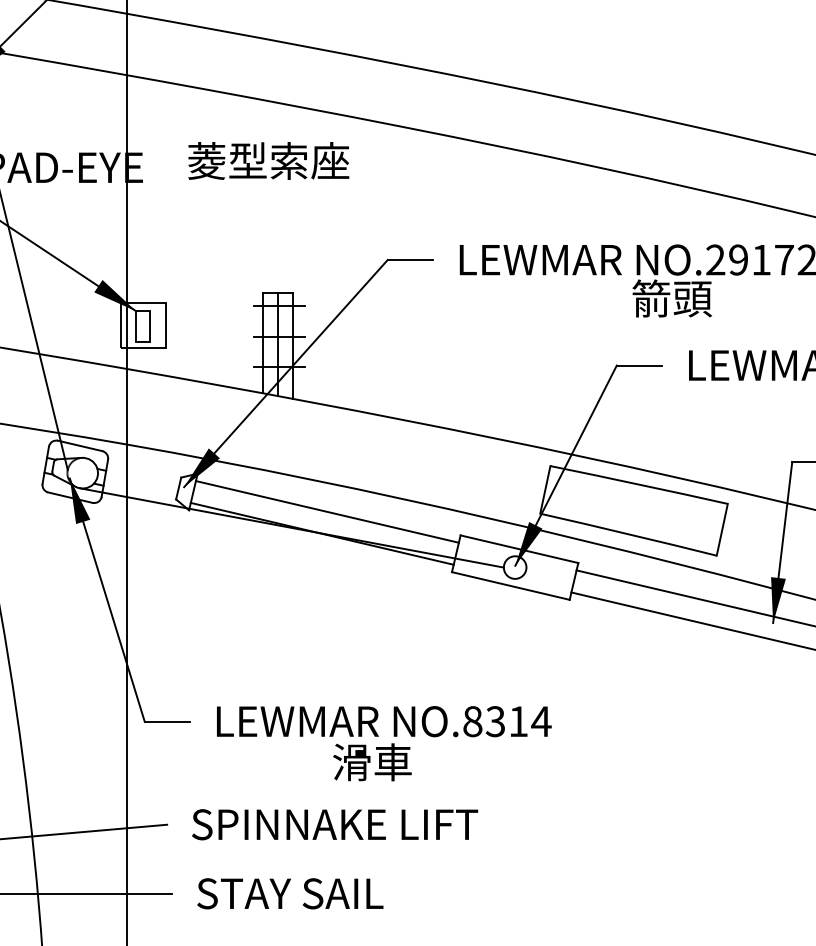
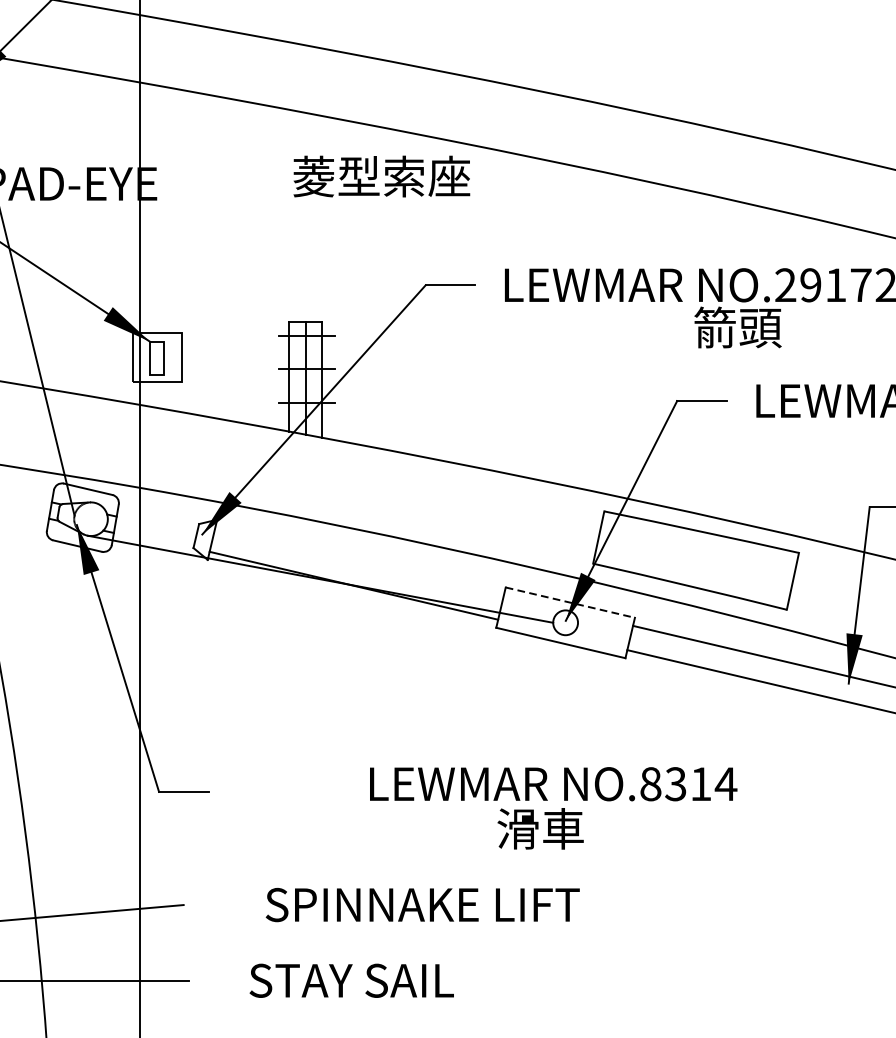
text: (268, 160) -> (381, 176), moved
line: (326, 511) -> (358, 561), removed
line: (519, 549) -> (570, 602), solid -> dashed
text: (384, 743) -> (553, 808), moved
text: (335, 824) -> (423, 904), moved
text: (290, 893) -> (351, 980), moved

